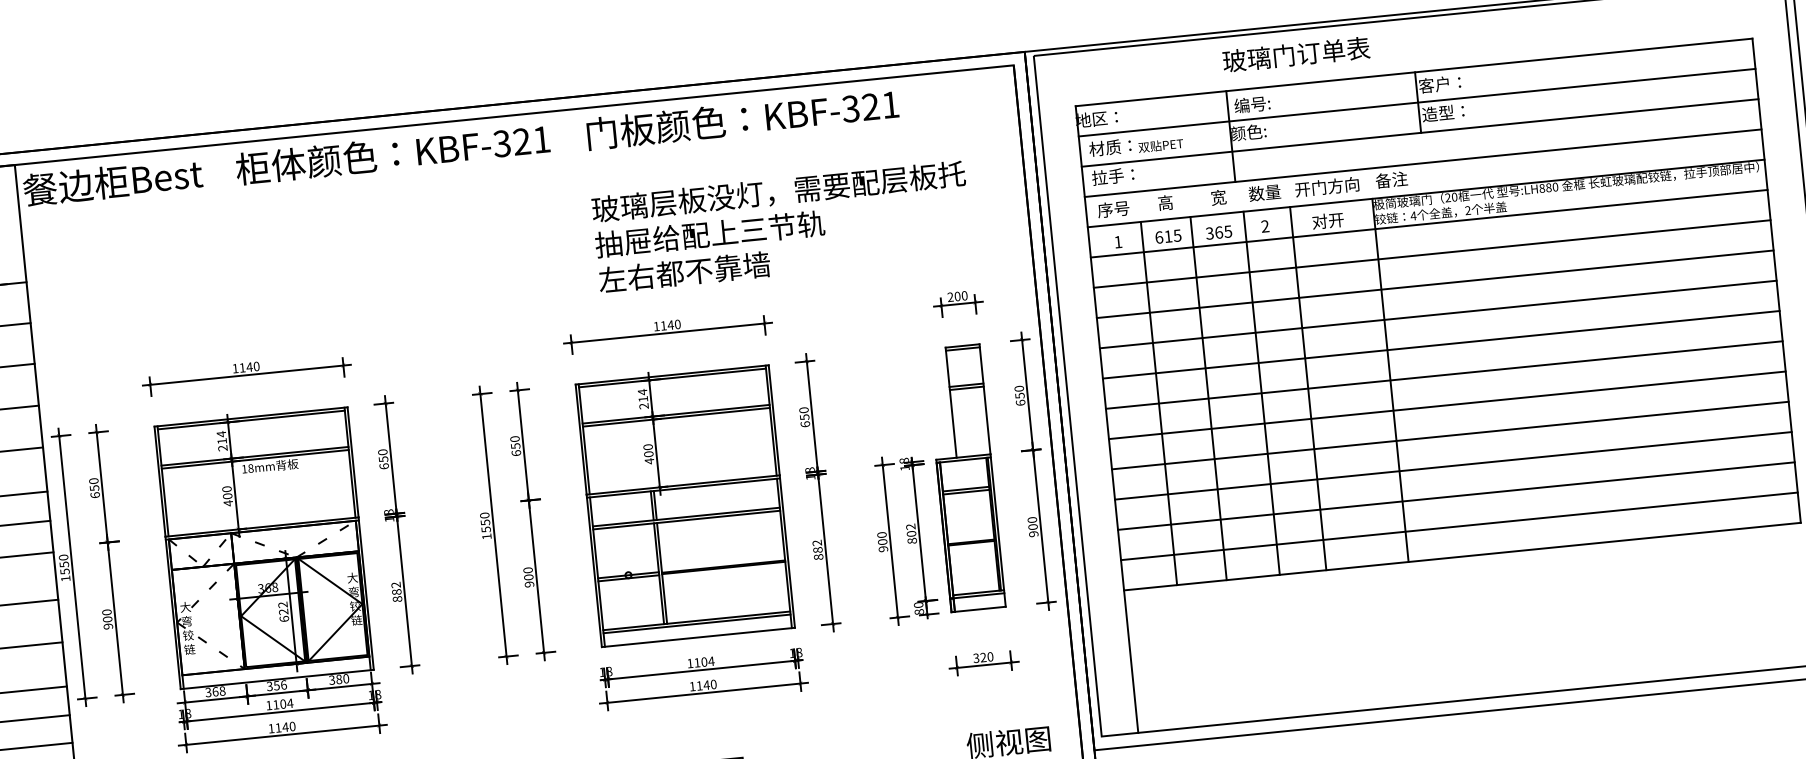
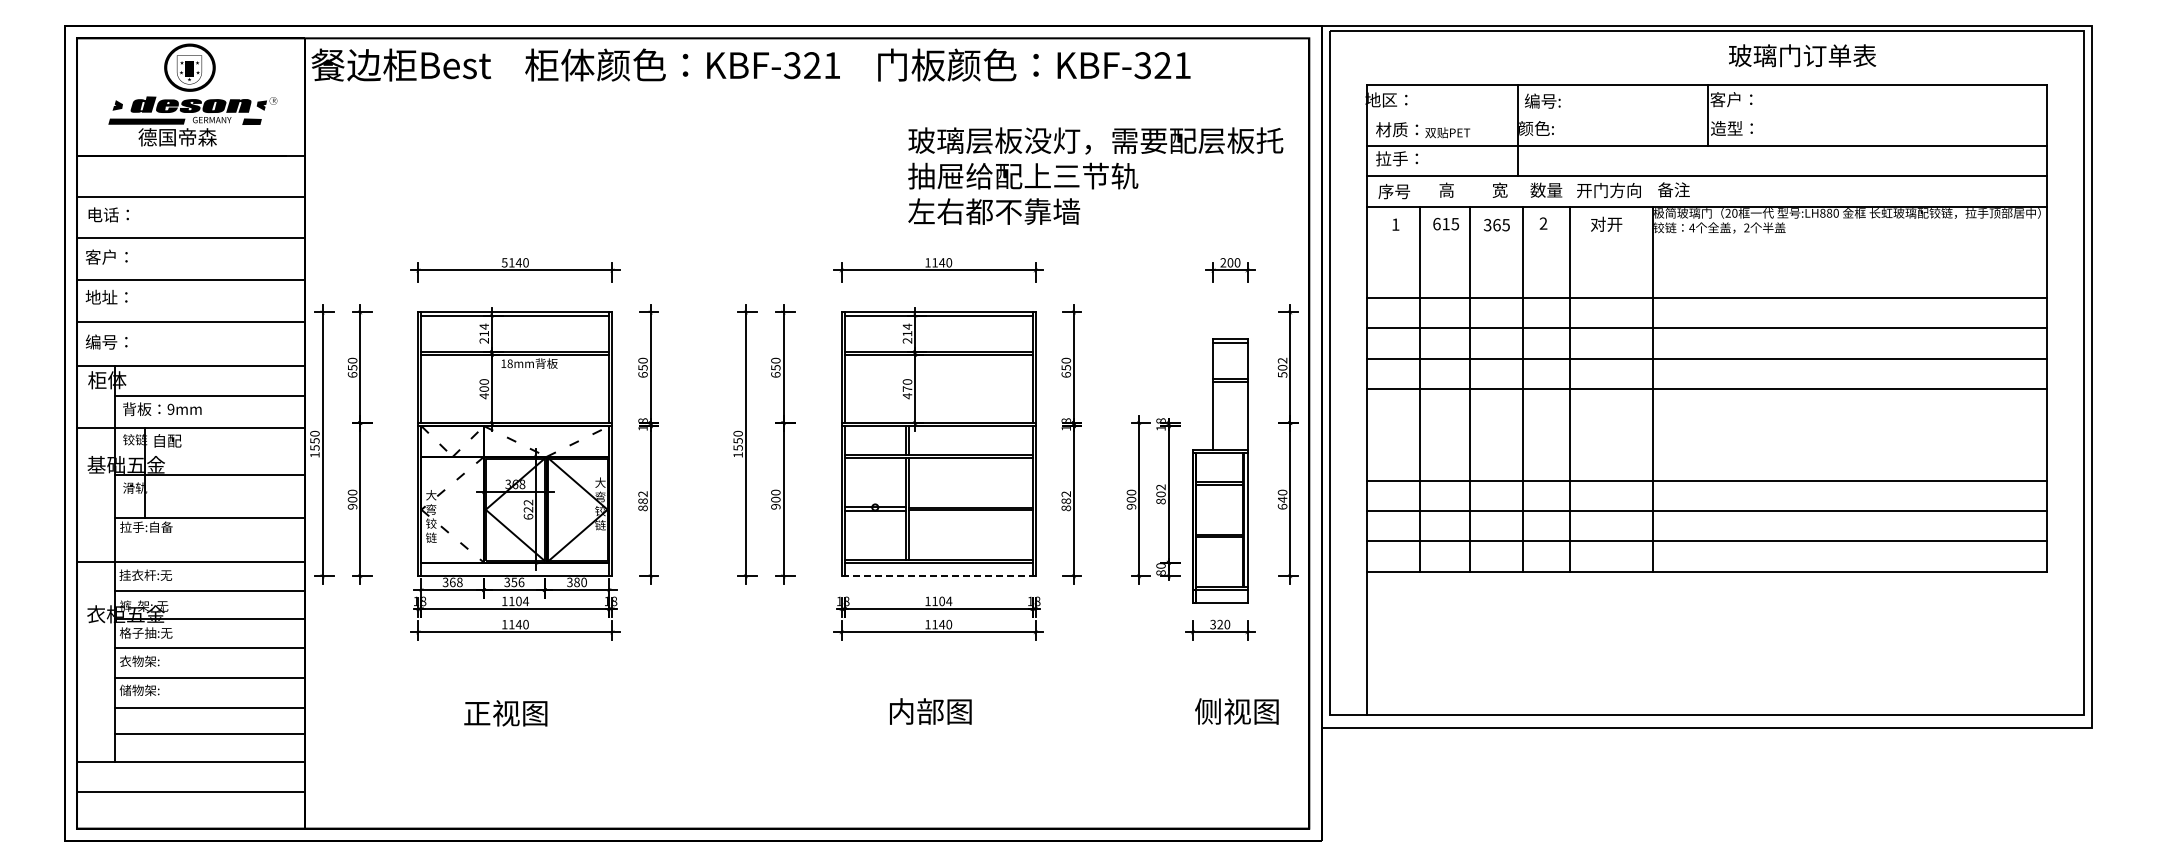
text: (1296, 54) -> (1802, 55), moved
line: (1416, 102) -> (1706, 115), removed
line: (1428, 224) -> (1706, 237), removed
text: (781, 226) -> (1095, 175), moved
line: (1431, 253) -> (1706, 267), removed
text: (235, 368) -> (504, 262), 1140 -> 5140
text: (1019, 395) -> (1282, 367), 650 -> 502
line: (1446, 405) -> (1706, 419), removed
line: (1449, 436) -> (1706, 450), removed
text: (648, 453) -> (907, 388), 400 -> 470
part: (965, 477) -> (1220, 470), moved
text: (1033, 529) -> (1282, 502), 900 -> 640
line: (699, 637) -> (939, 576), solid -> dashed

